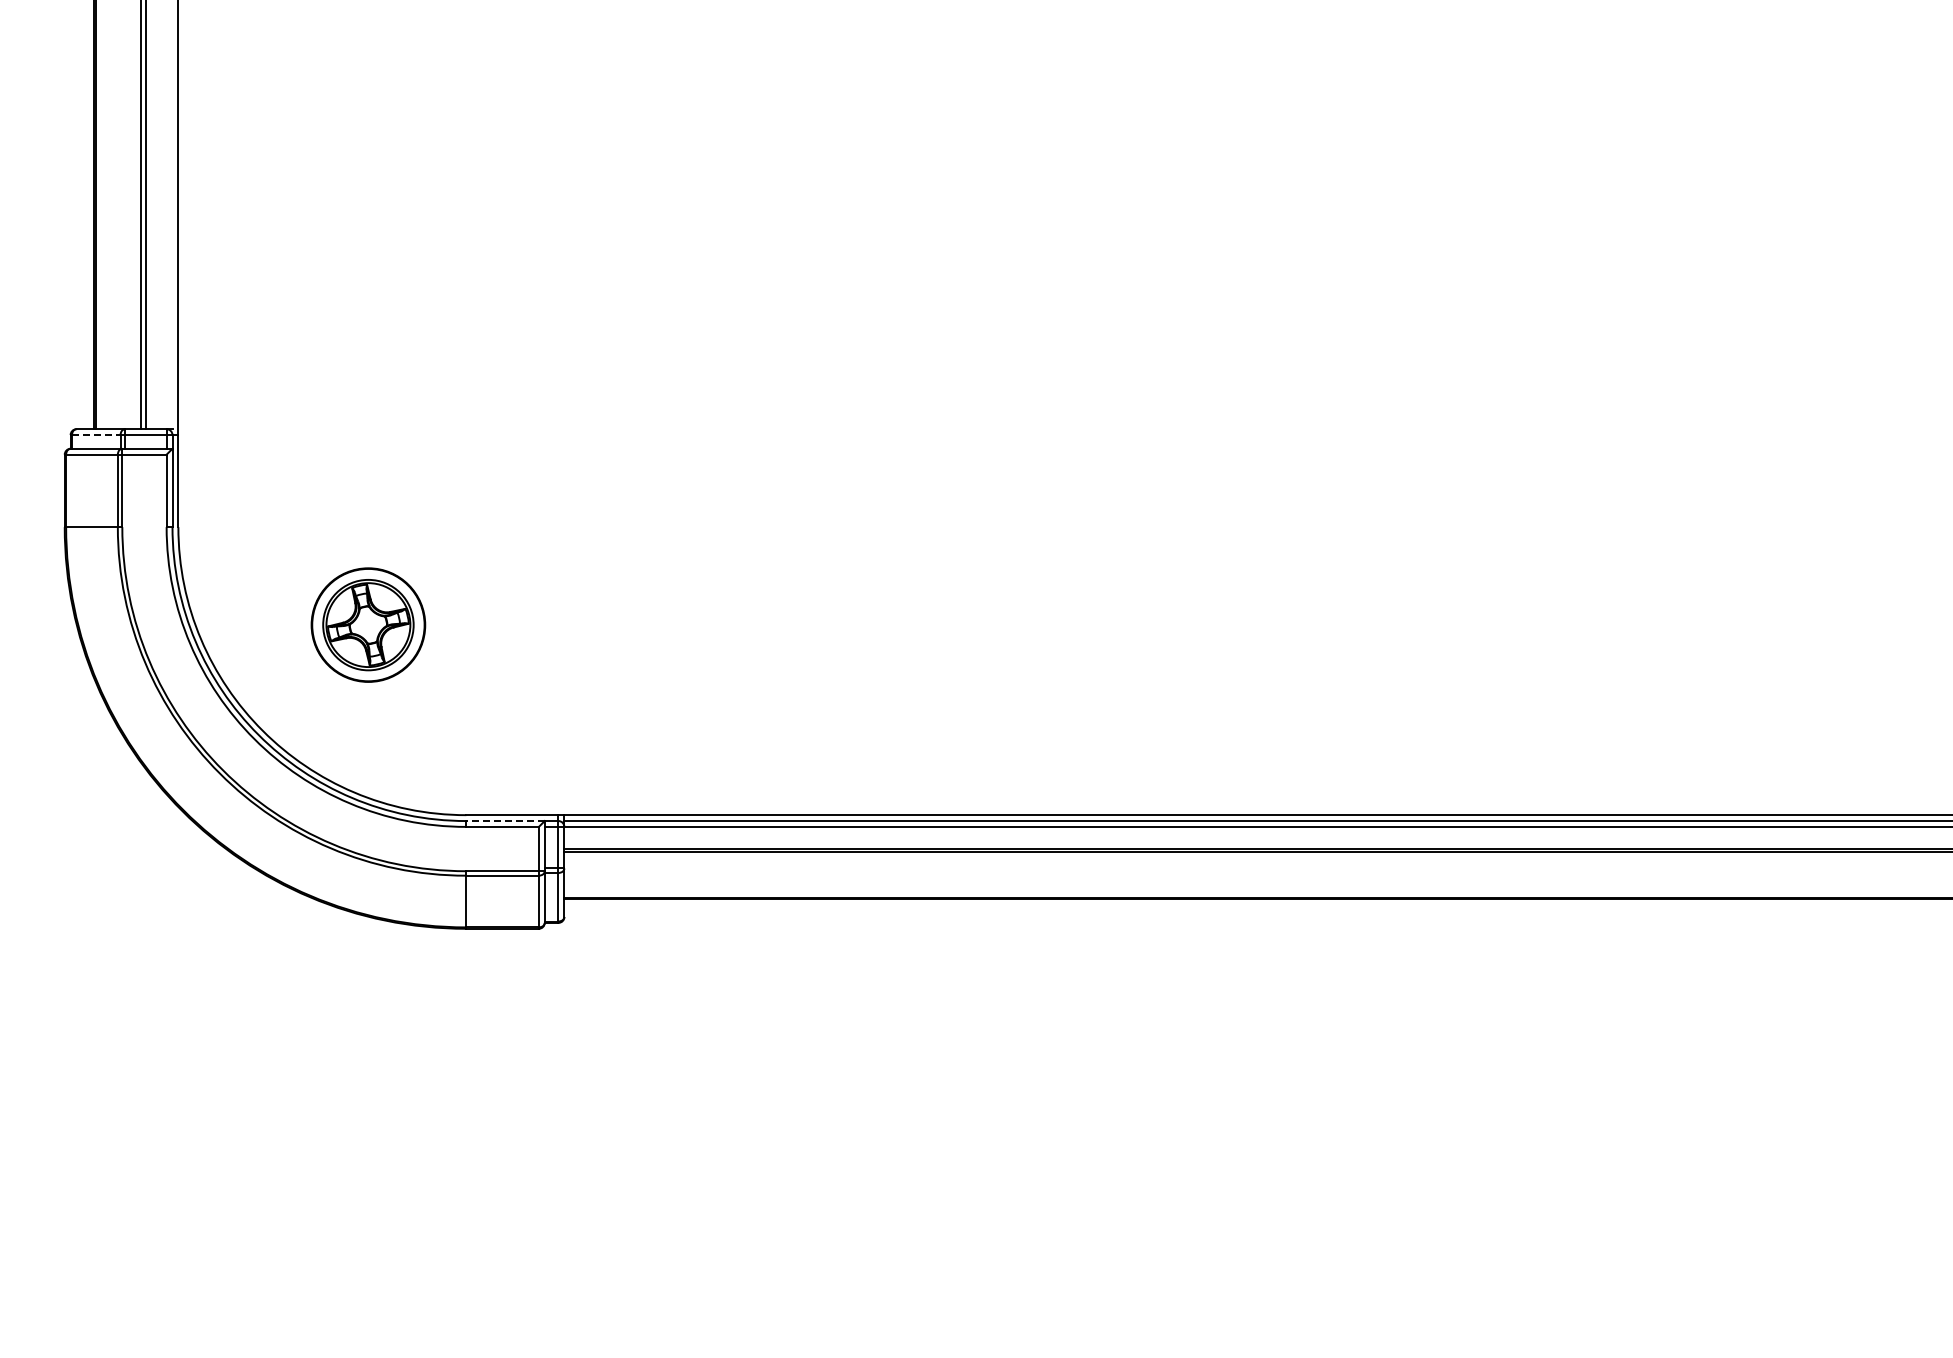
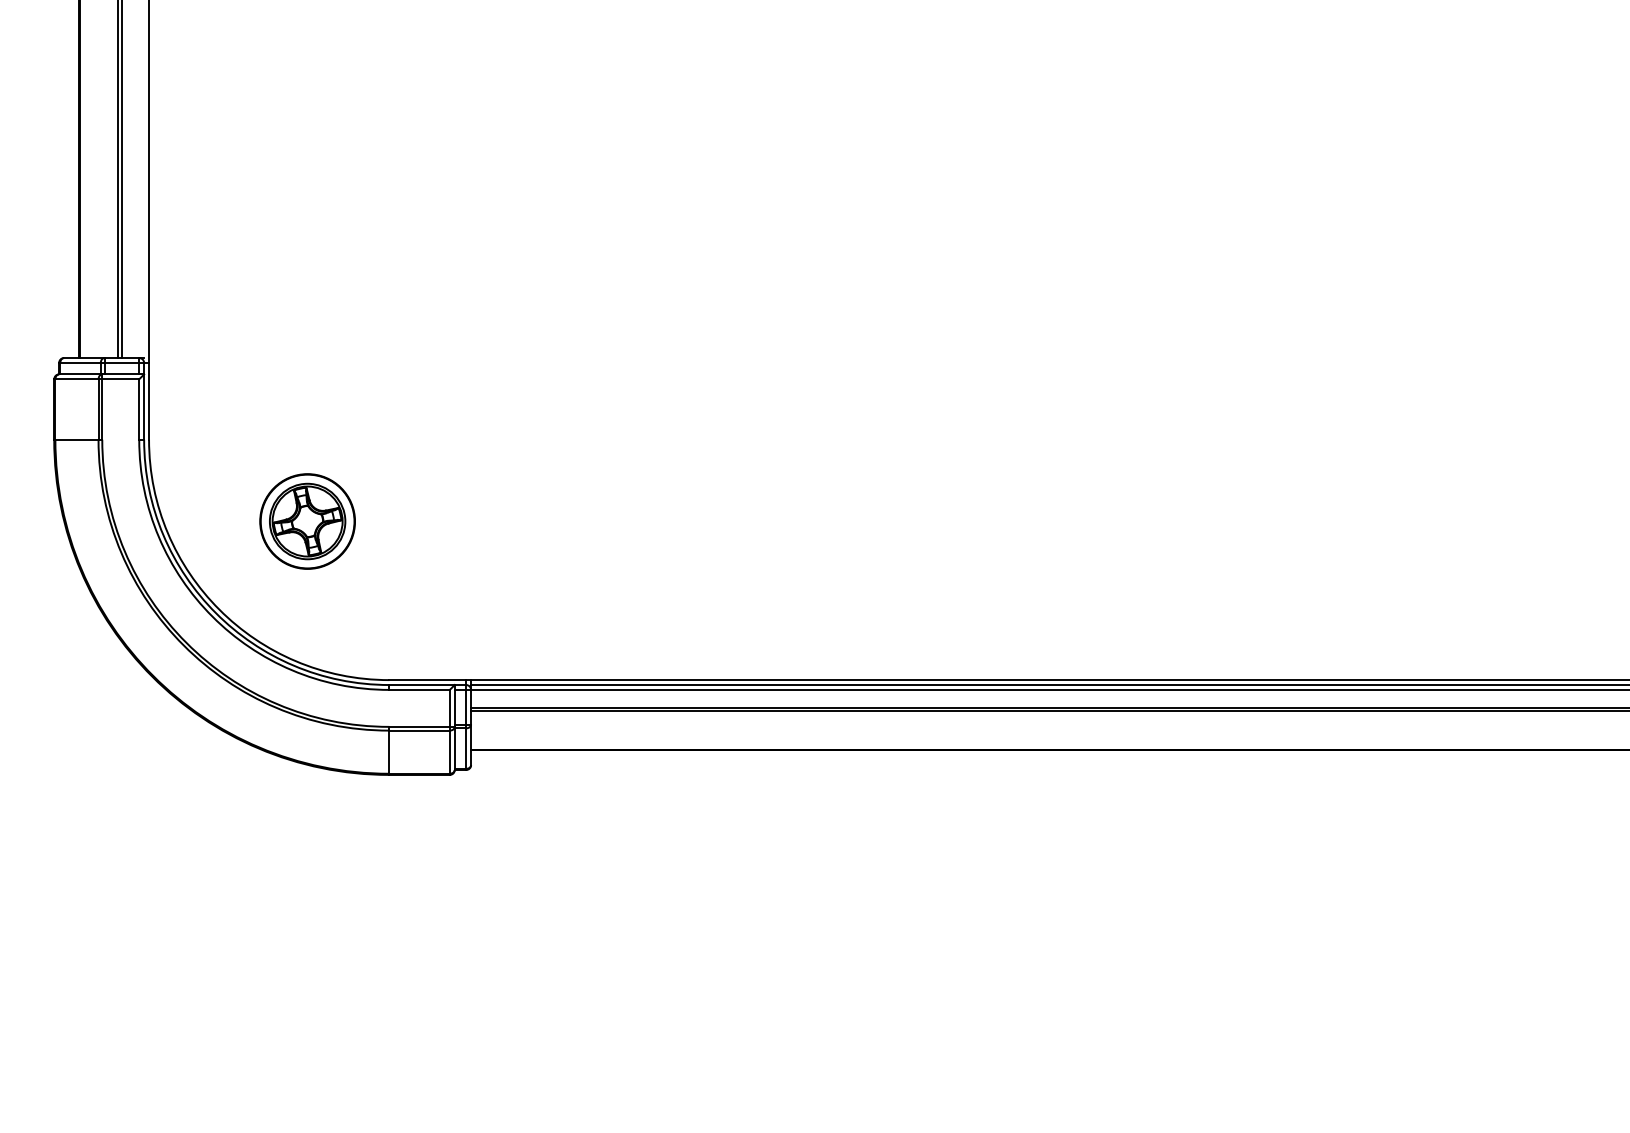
line: (96, 435) -> (80, 363), dashed -> solid
line: (505, 821) -> (421, 685), dashed -> solid

